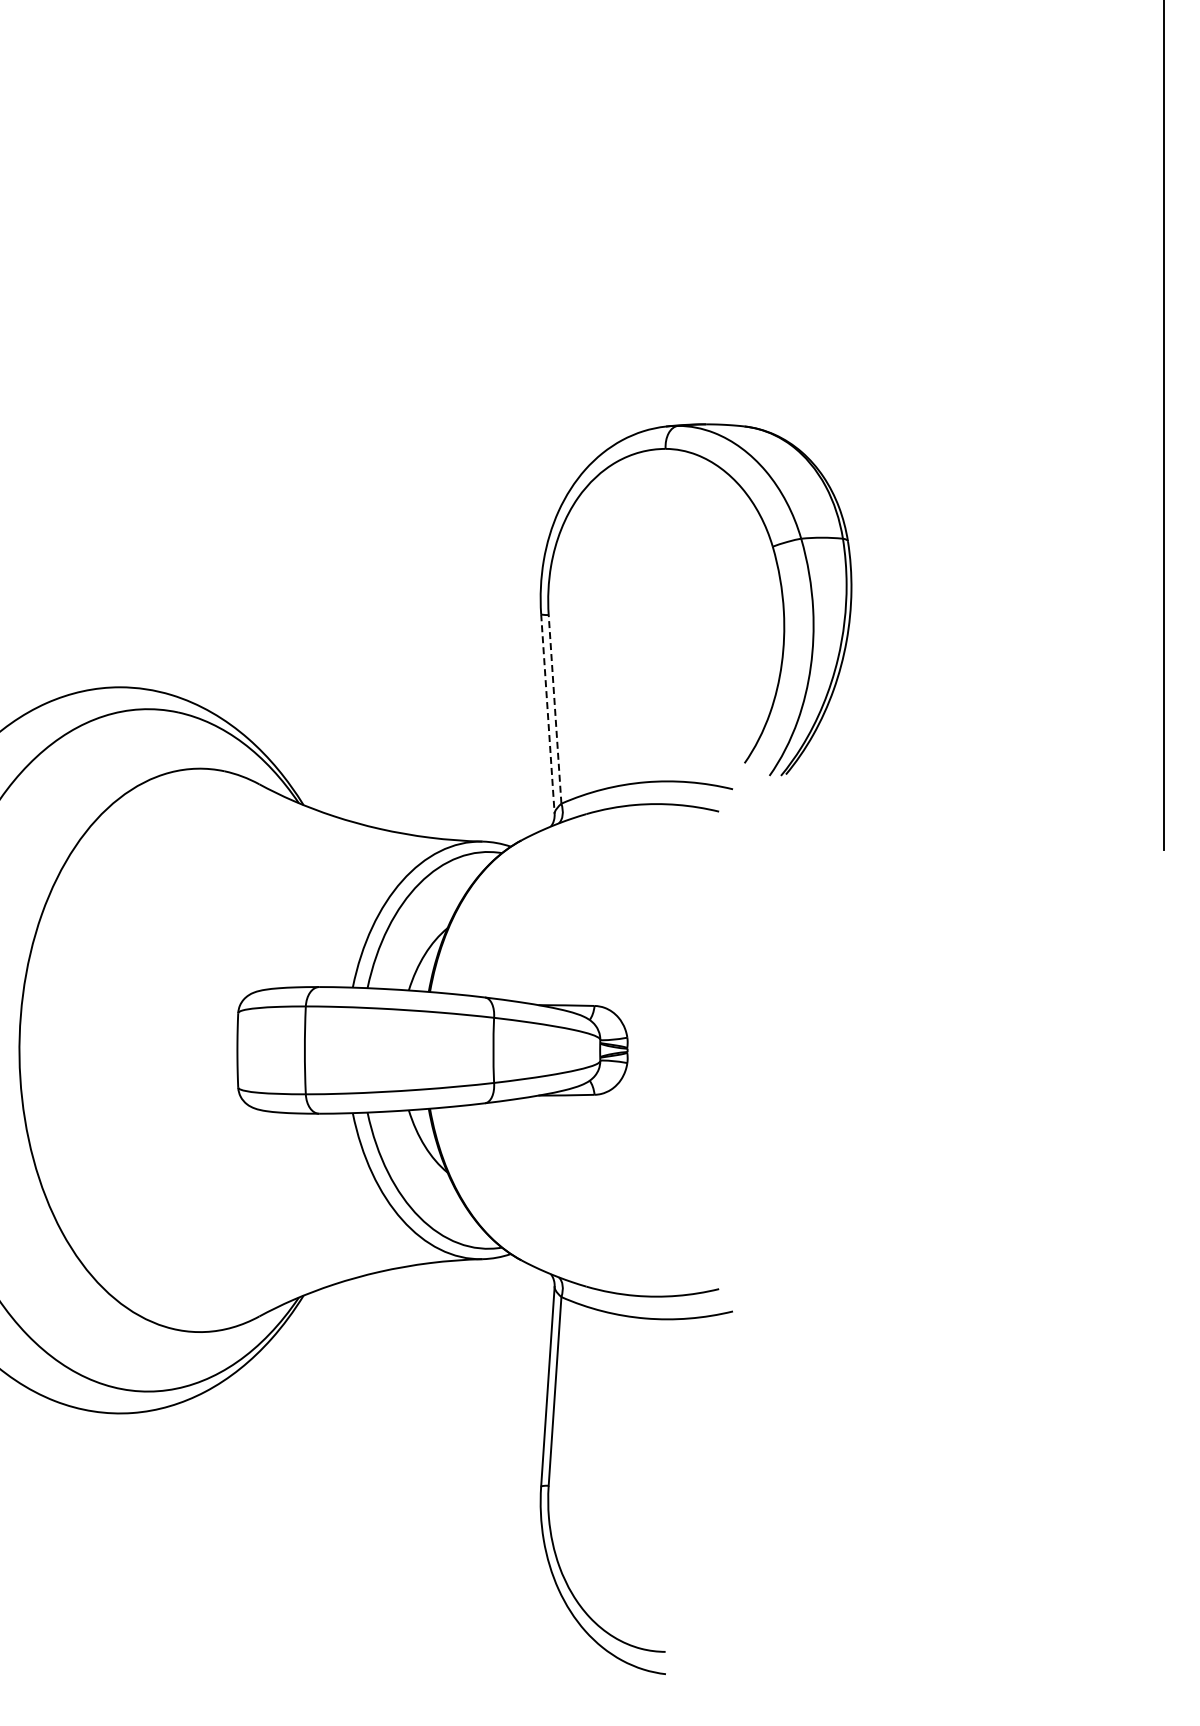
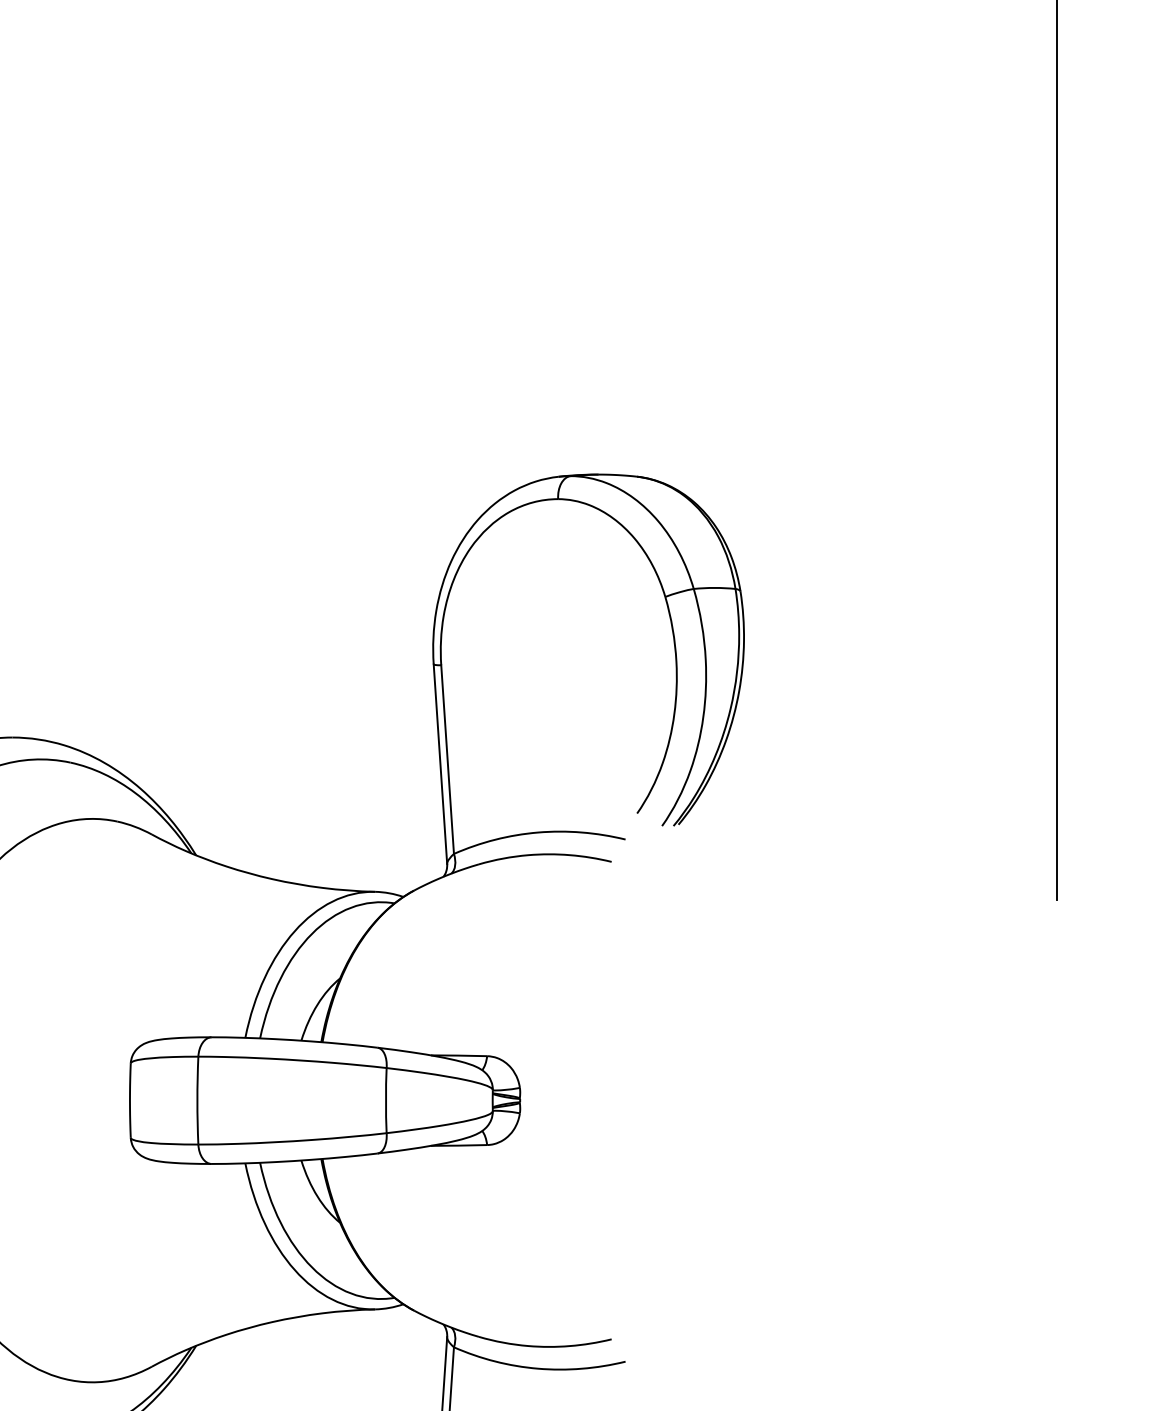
line: (555, 709) -> (448, 759), dashed -> solid
line: (547, 714) -> (440, 764), dashed -> solid

